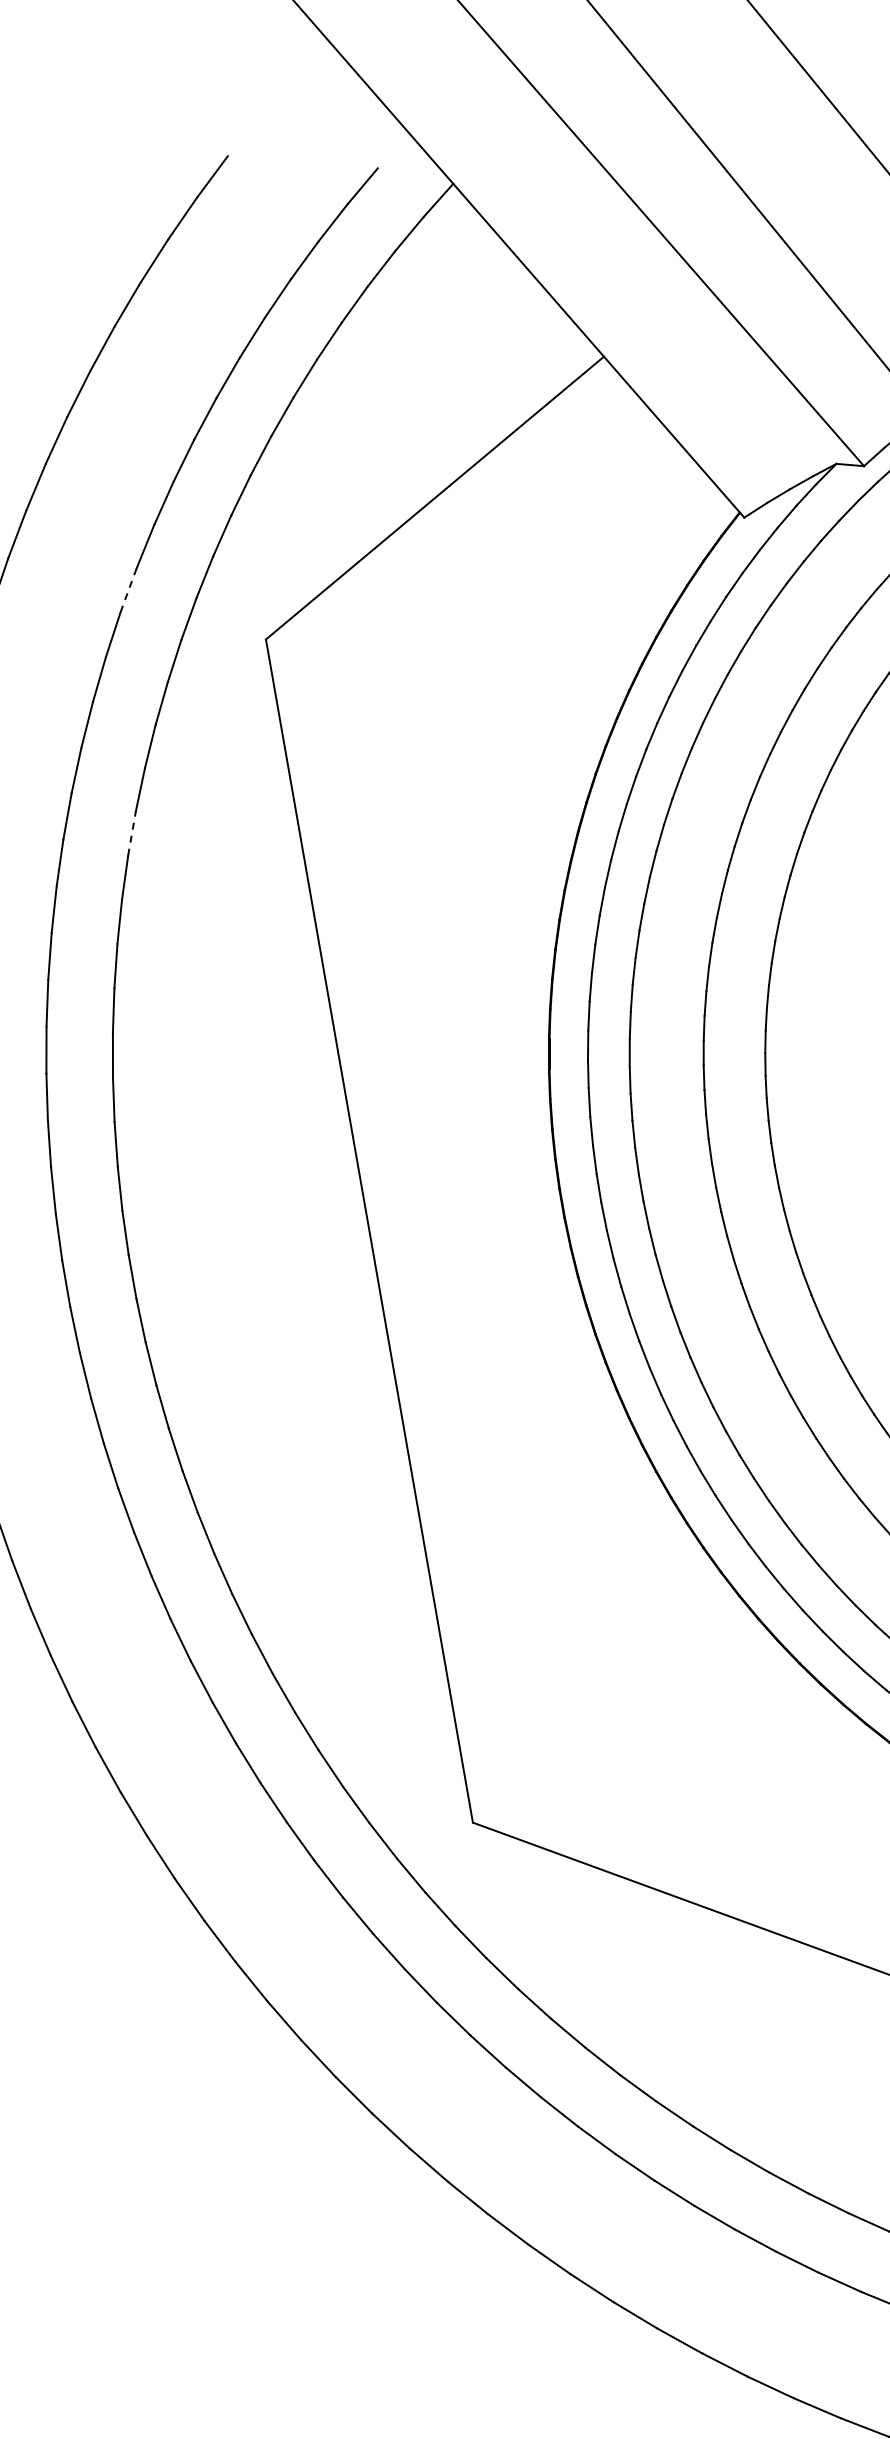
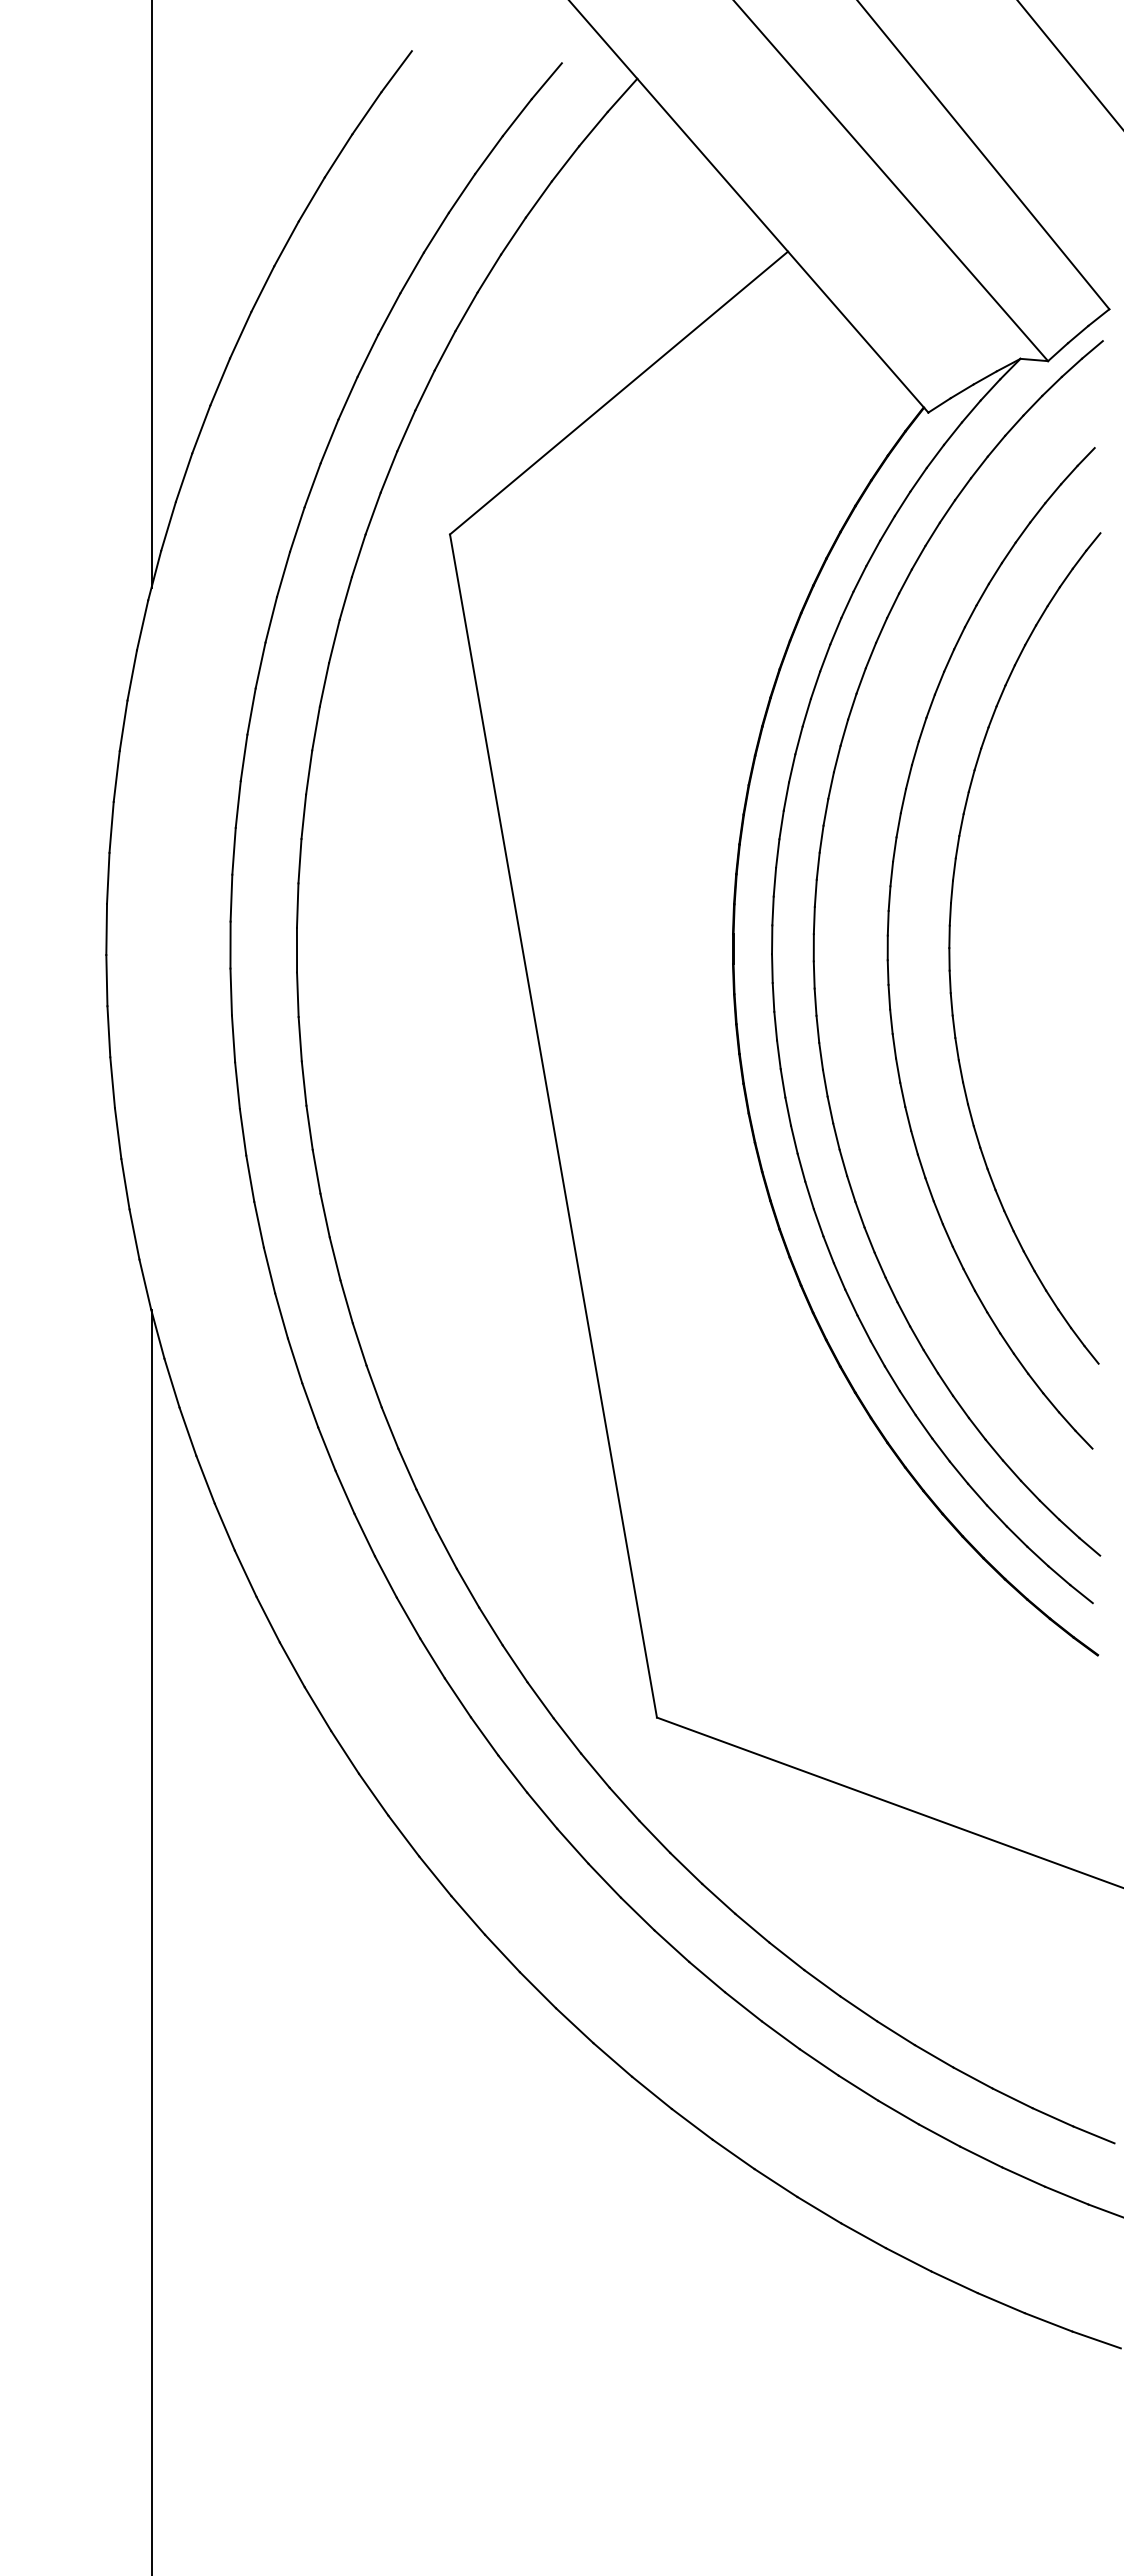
line: (128, 589) -> (312, 484), dashed -> solid
line: (132, 833) -> (316, 728), dashed -> solid

